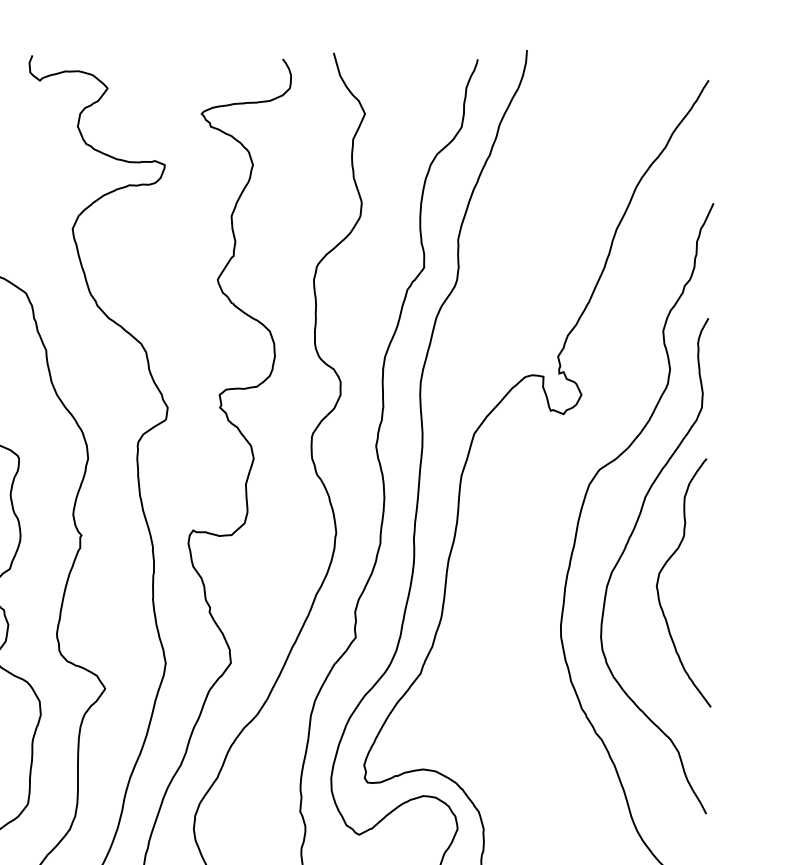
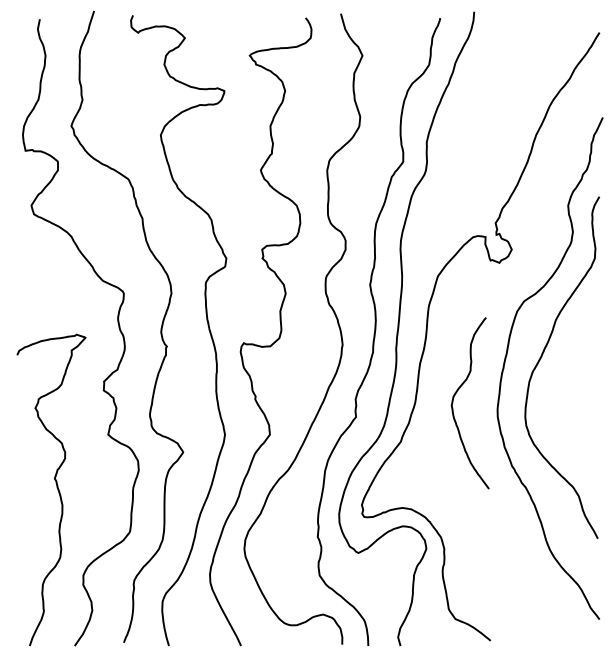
curve: (659, 583) -> (453, 403), moved

